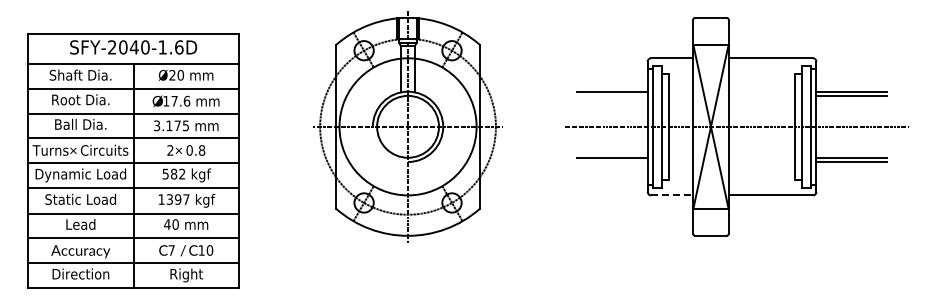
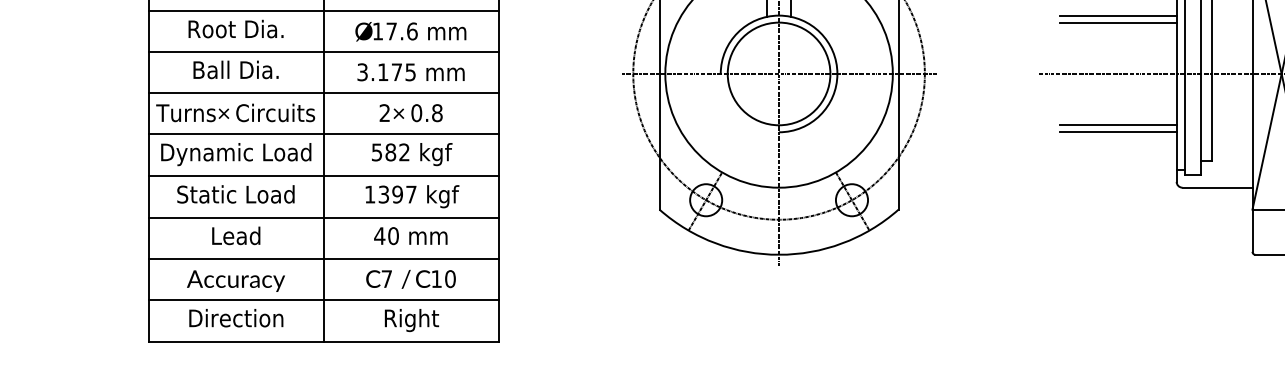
line: (612, 95) -> (1118, 21), added
line: (612, 162) -> (1118, 133), added
line: (672, 195) -> (1217, 187), dashed -> solid

